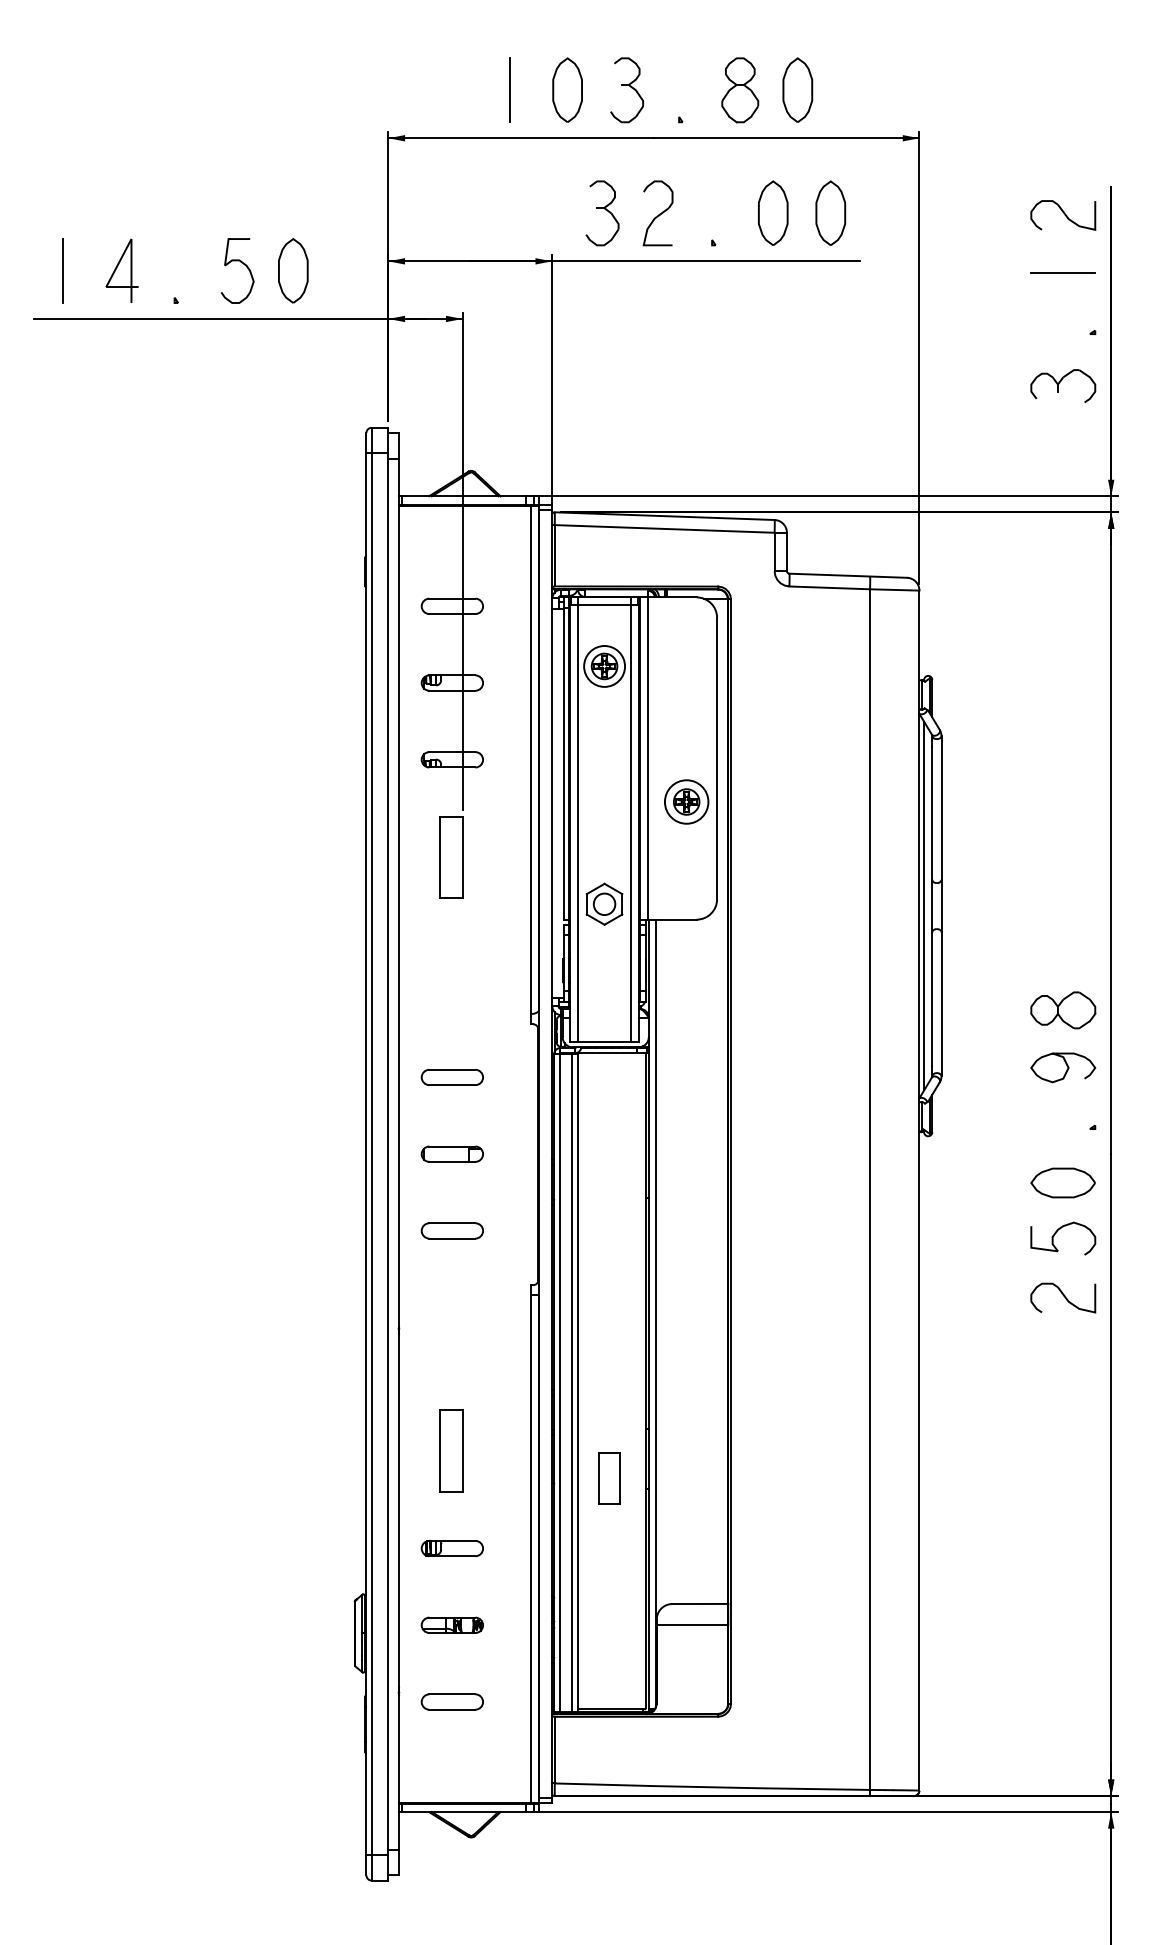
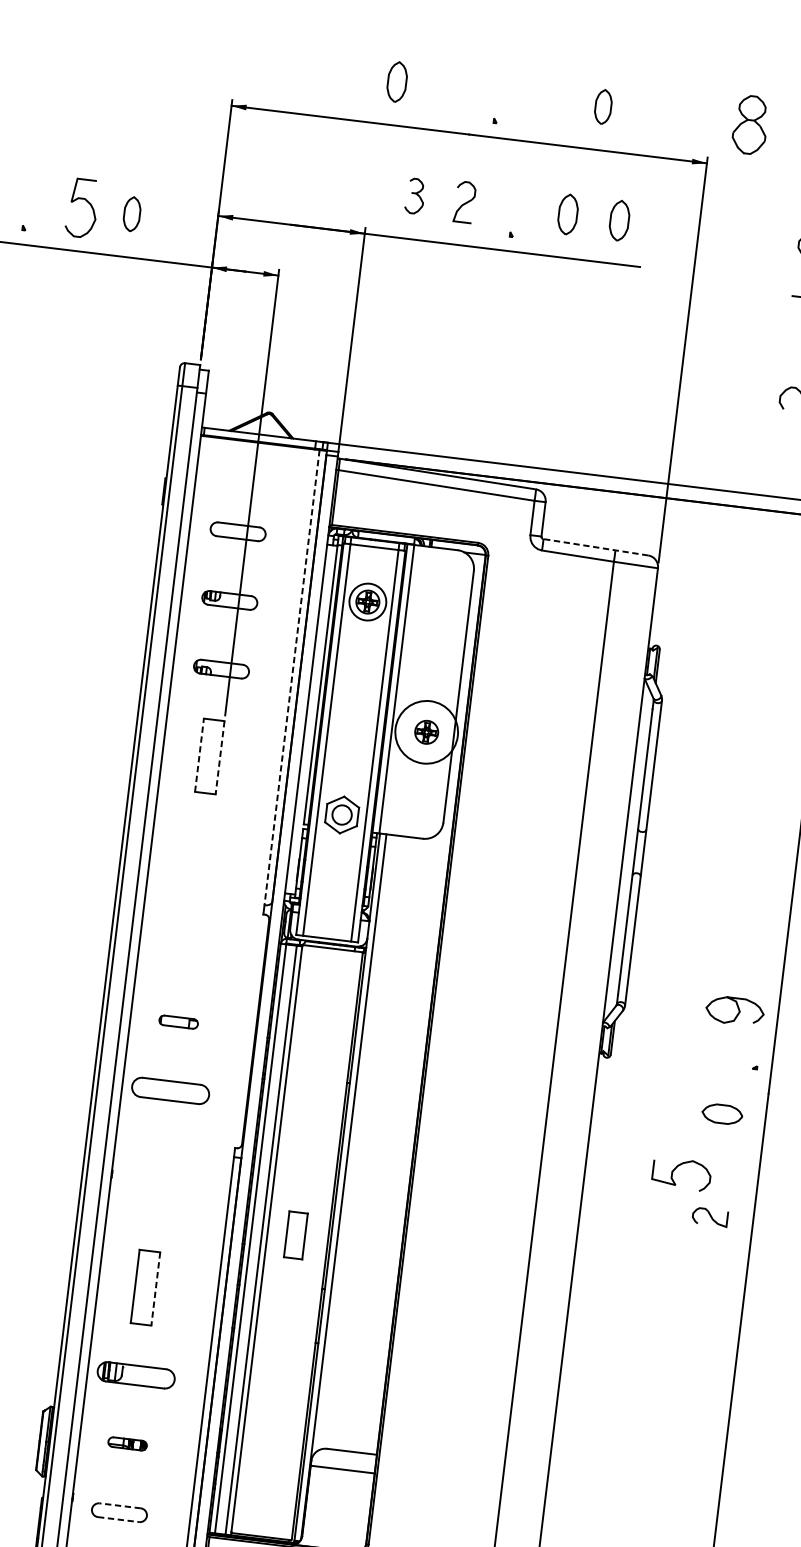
part: (567, 89) -> (397, 81), size x0.7
part: (797, 89) -> (603, 106), size x0.6
line: (510, 90) -> (346, 76), removed
part: (627, 90) -> (450, 88), removed
part: (740, 90) -> (750, 125), moved
part: (773, 212) -> (568, 213), size x0.7
part: (830, 212) -> (619, 220), size x0.7
part: (602, 213) -> (415, 196), size x0.6
part: (657, 213) -> (464, 202), size x0.7
part: (293, 270) -> (132, 213), size x0.6
line: (848, 575) -> (596, 547), solid -> dashed
line: (531, 760) -> (292, 678), solid -> dashed
circle: (686, 801) -> (426, 731), size x1.6
line: (439, 857) -> (199, 755), solid -> dashed
line: (462, 857) -> (219, 757), solid -> dashed
line: (924, 905) -> (628, 850), removed
part: (1063, 1010) -> (741, 959), removed
part: (451, 1077) -> (186, 953), removed
part: (451, 1153) -> (178, 1021), size x0.7
part: (1062, 1182) -> (721, 1113), size x0.7
part: (451, 1230) -> (169, 1090), size x1.4
curve: (1057, 1232) -> (677, 1168), moved
part: (1063, 1297) -> (710, 1216), size x0.6
line: (462, 1450) -> (155, 1288), solid -> dashed
part: (609, 1478) -> (295, 1235), moved
part: (451, 1548) -> (135, 1375), size x1.4
part: (451, 1624) -> (127, 1443), size x0.7
line: (451, 1694) -> (119, 1505), solid -> dashed
line: (452, 1709) -> (118, 1519), solid -> dashed

